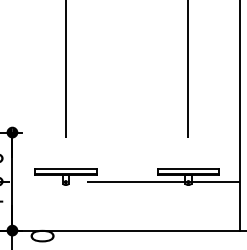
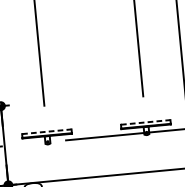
line: (65, 169) -> (46, 131), solid -> dashed
line: (188, 169) -> (145, 122), solid -> dashed

